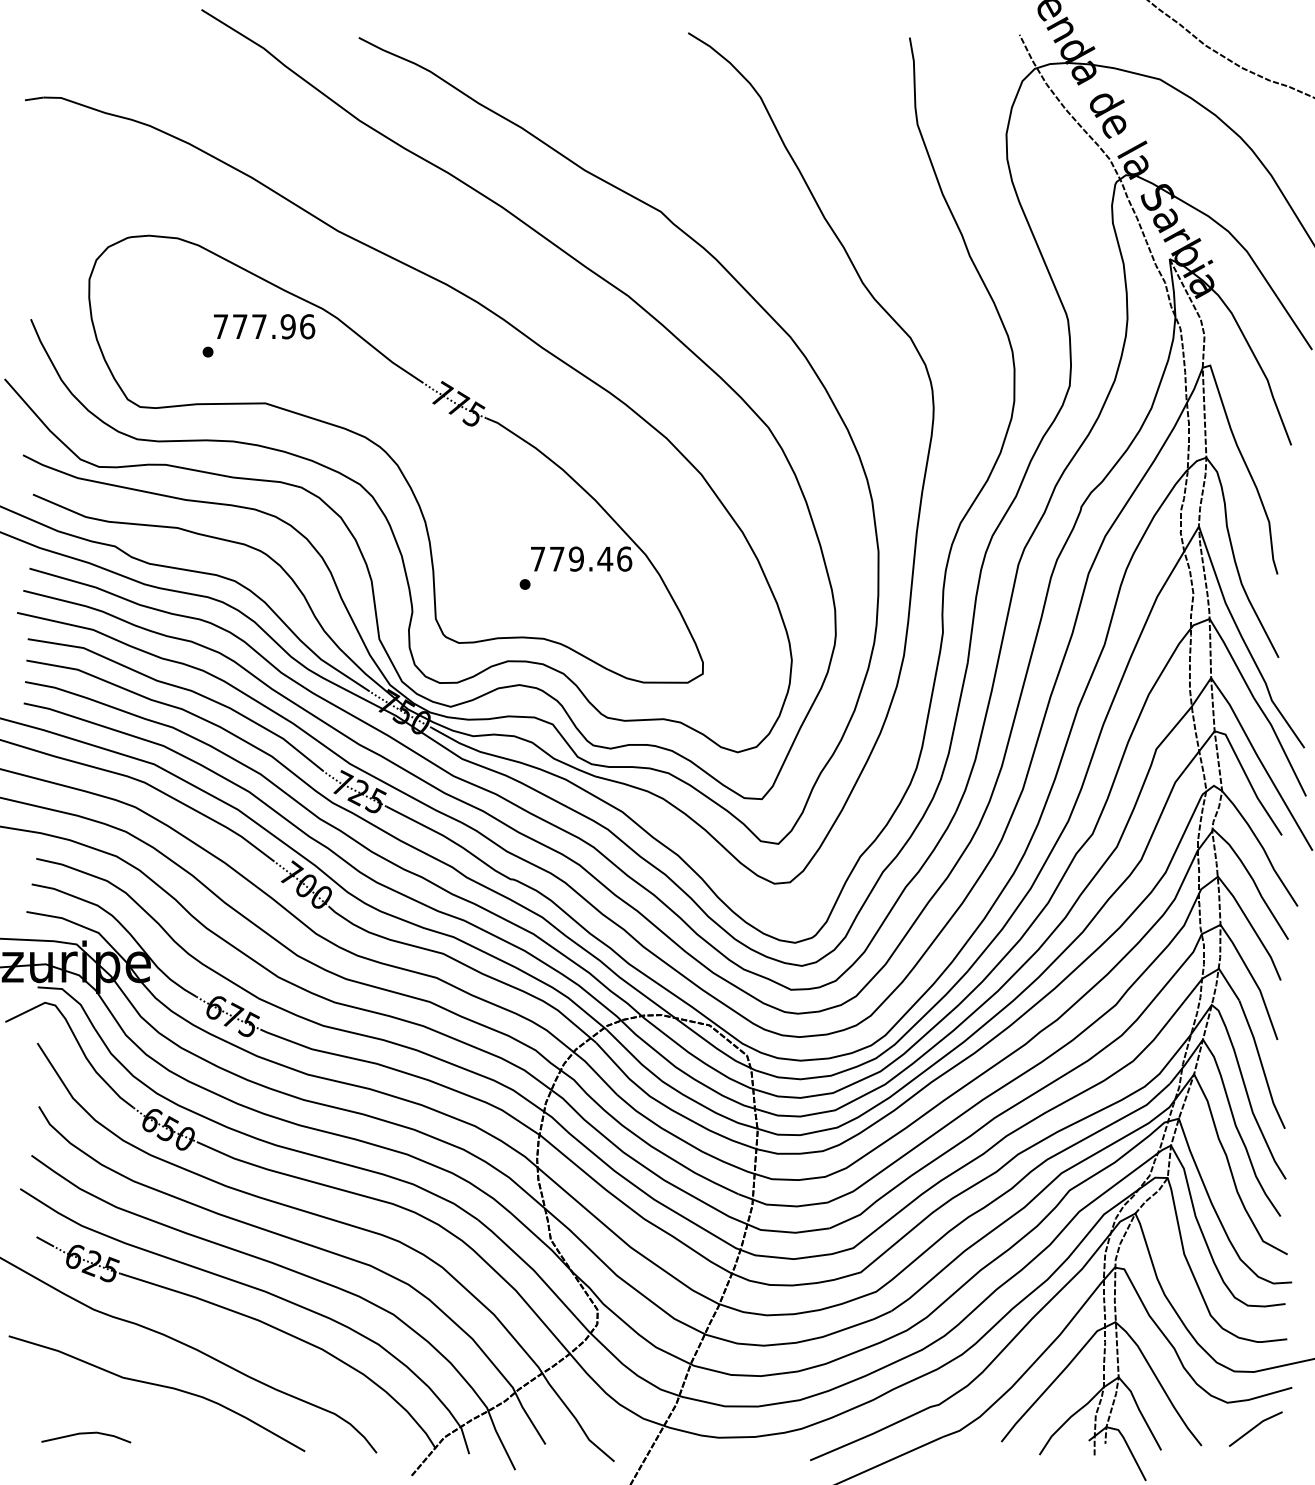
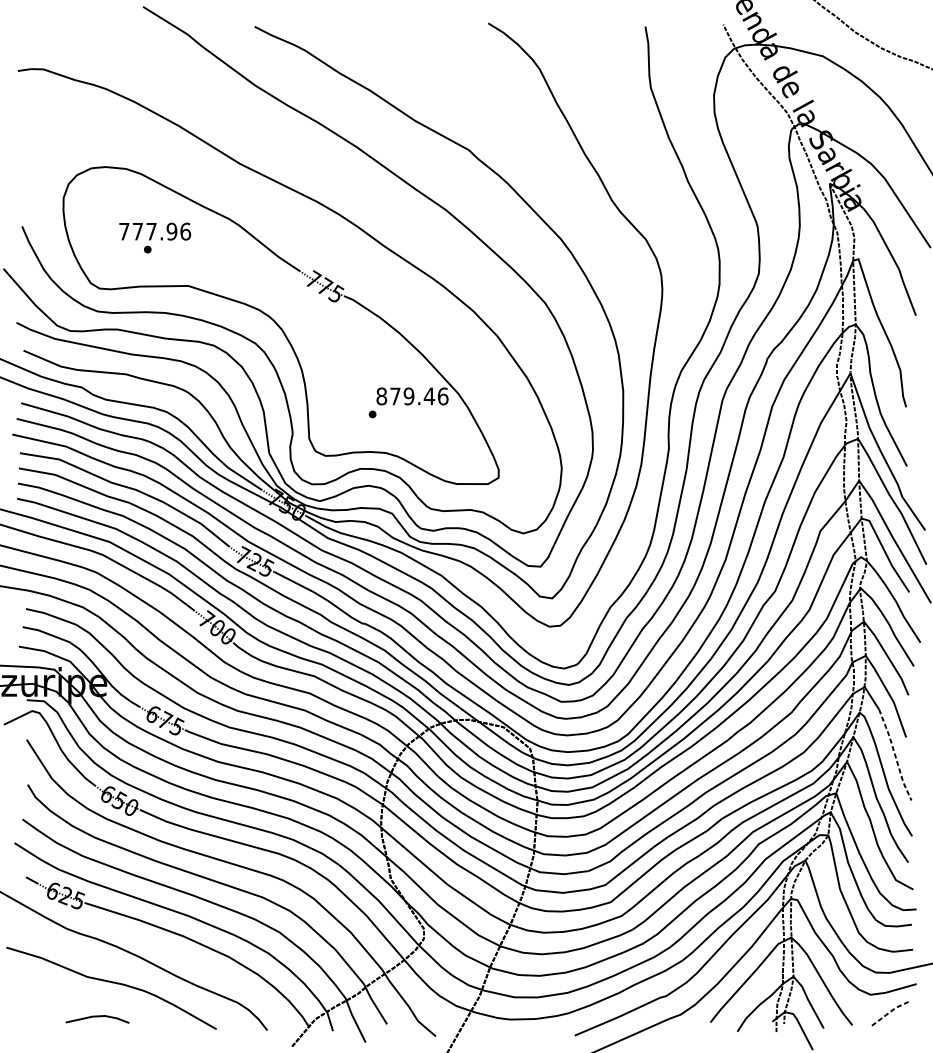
text: (264, 326) -> (155, 231), moved
text: (537, 558) -> (381, 396), 779.46 -> 879.46
line: (1261, 1065) -> (894, 755), solid -> dashed
line: (1255, 1426) -> (890, 1011), solid -> dashed
line: (86, 1434) -> (97, 1017), moved

